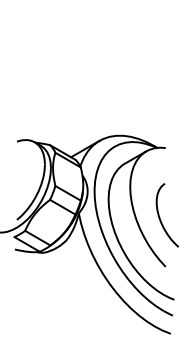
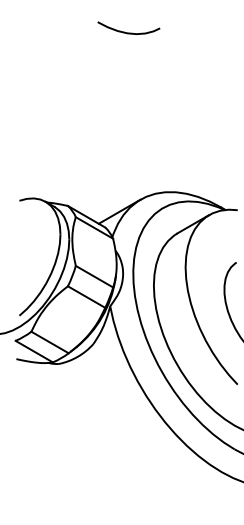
curve: (91, 26) -> (128, 31), added

